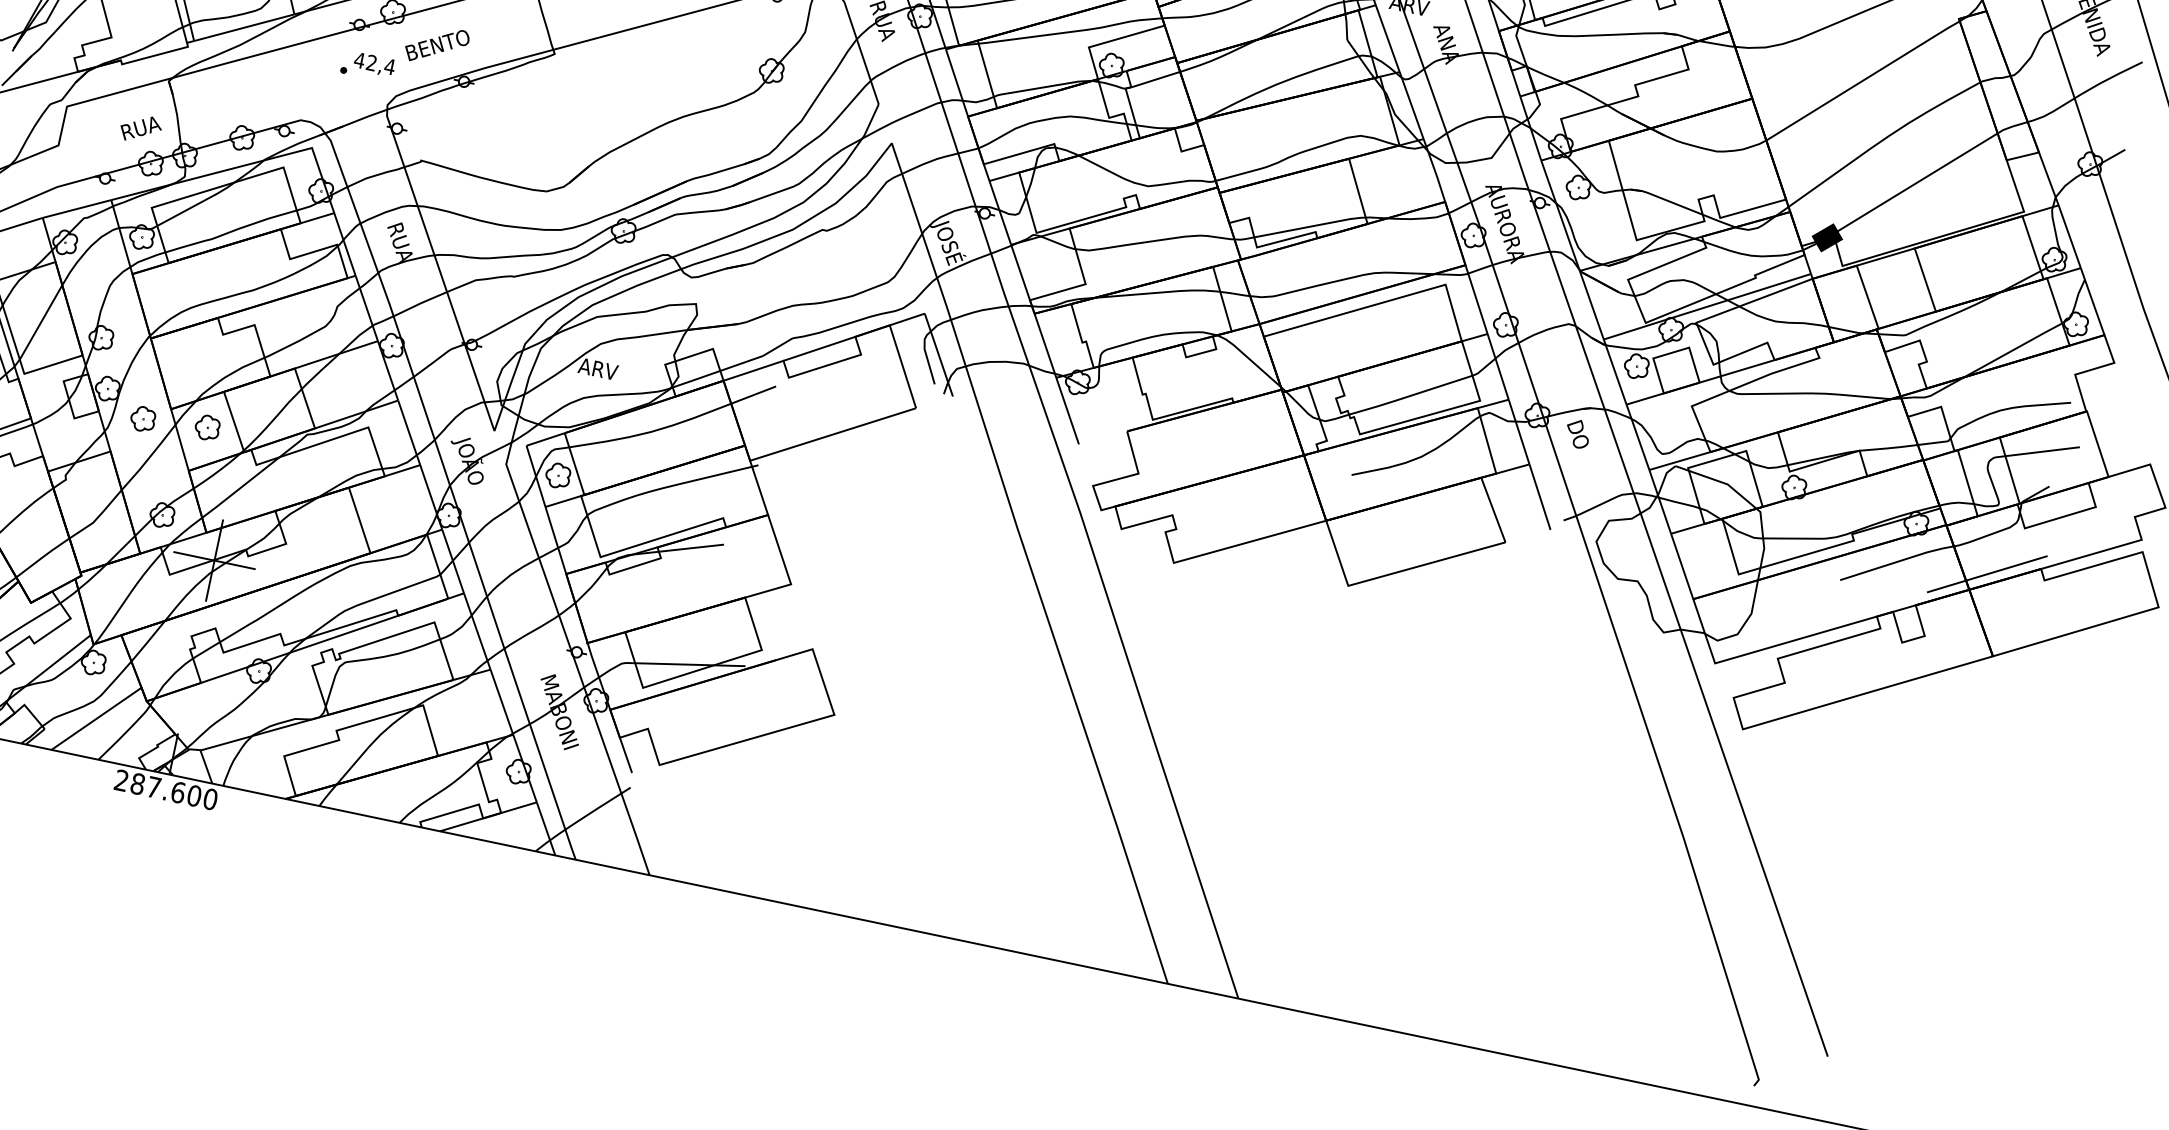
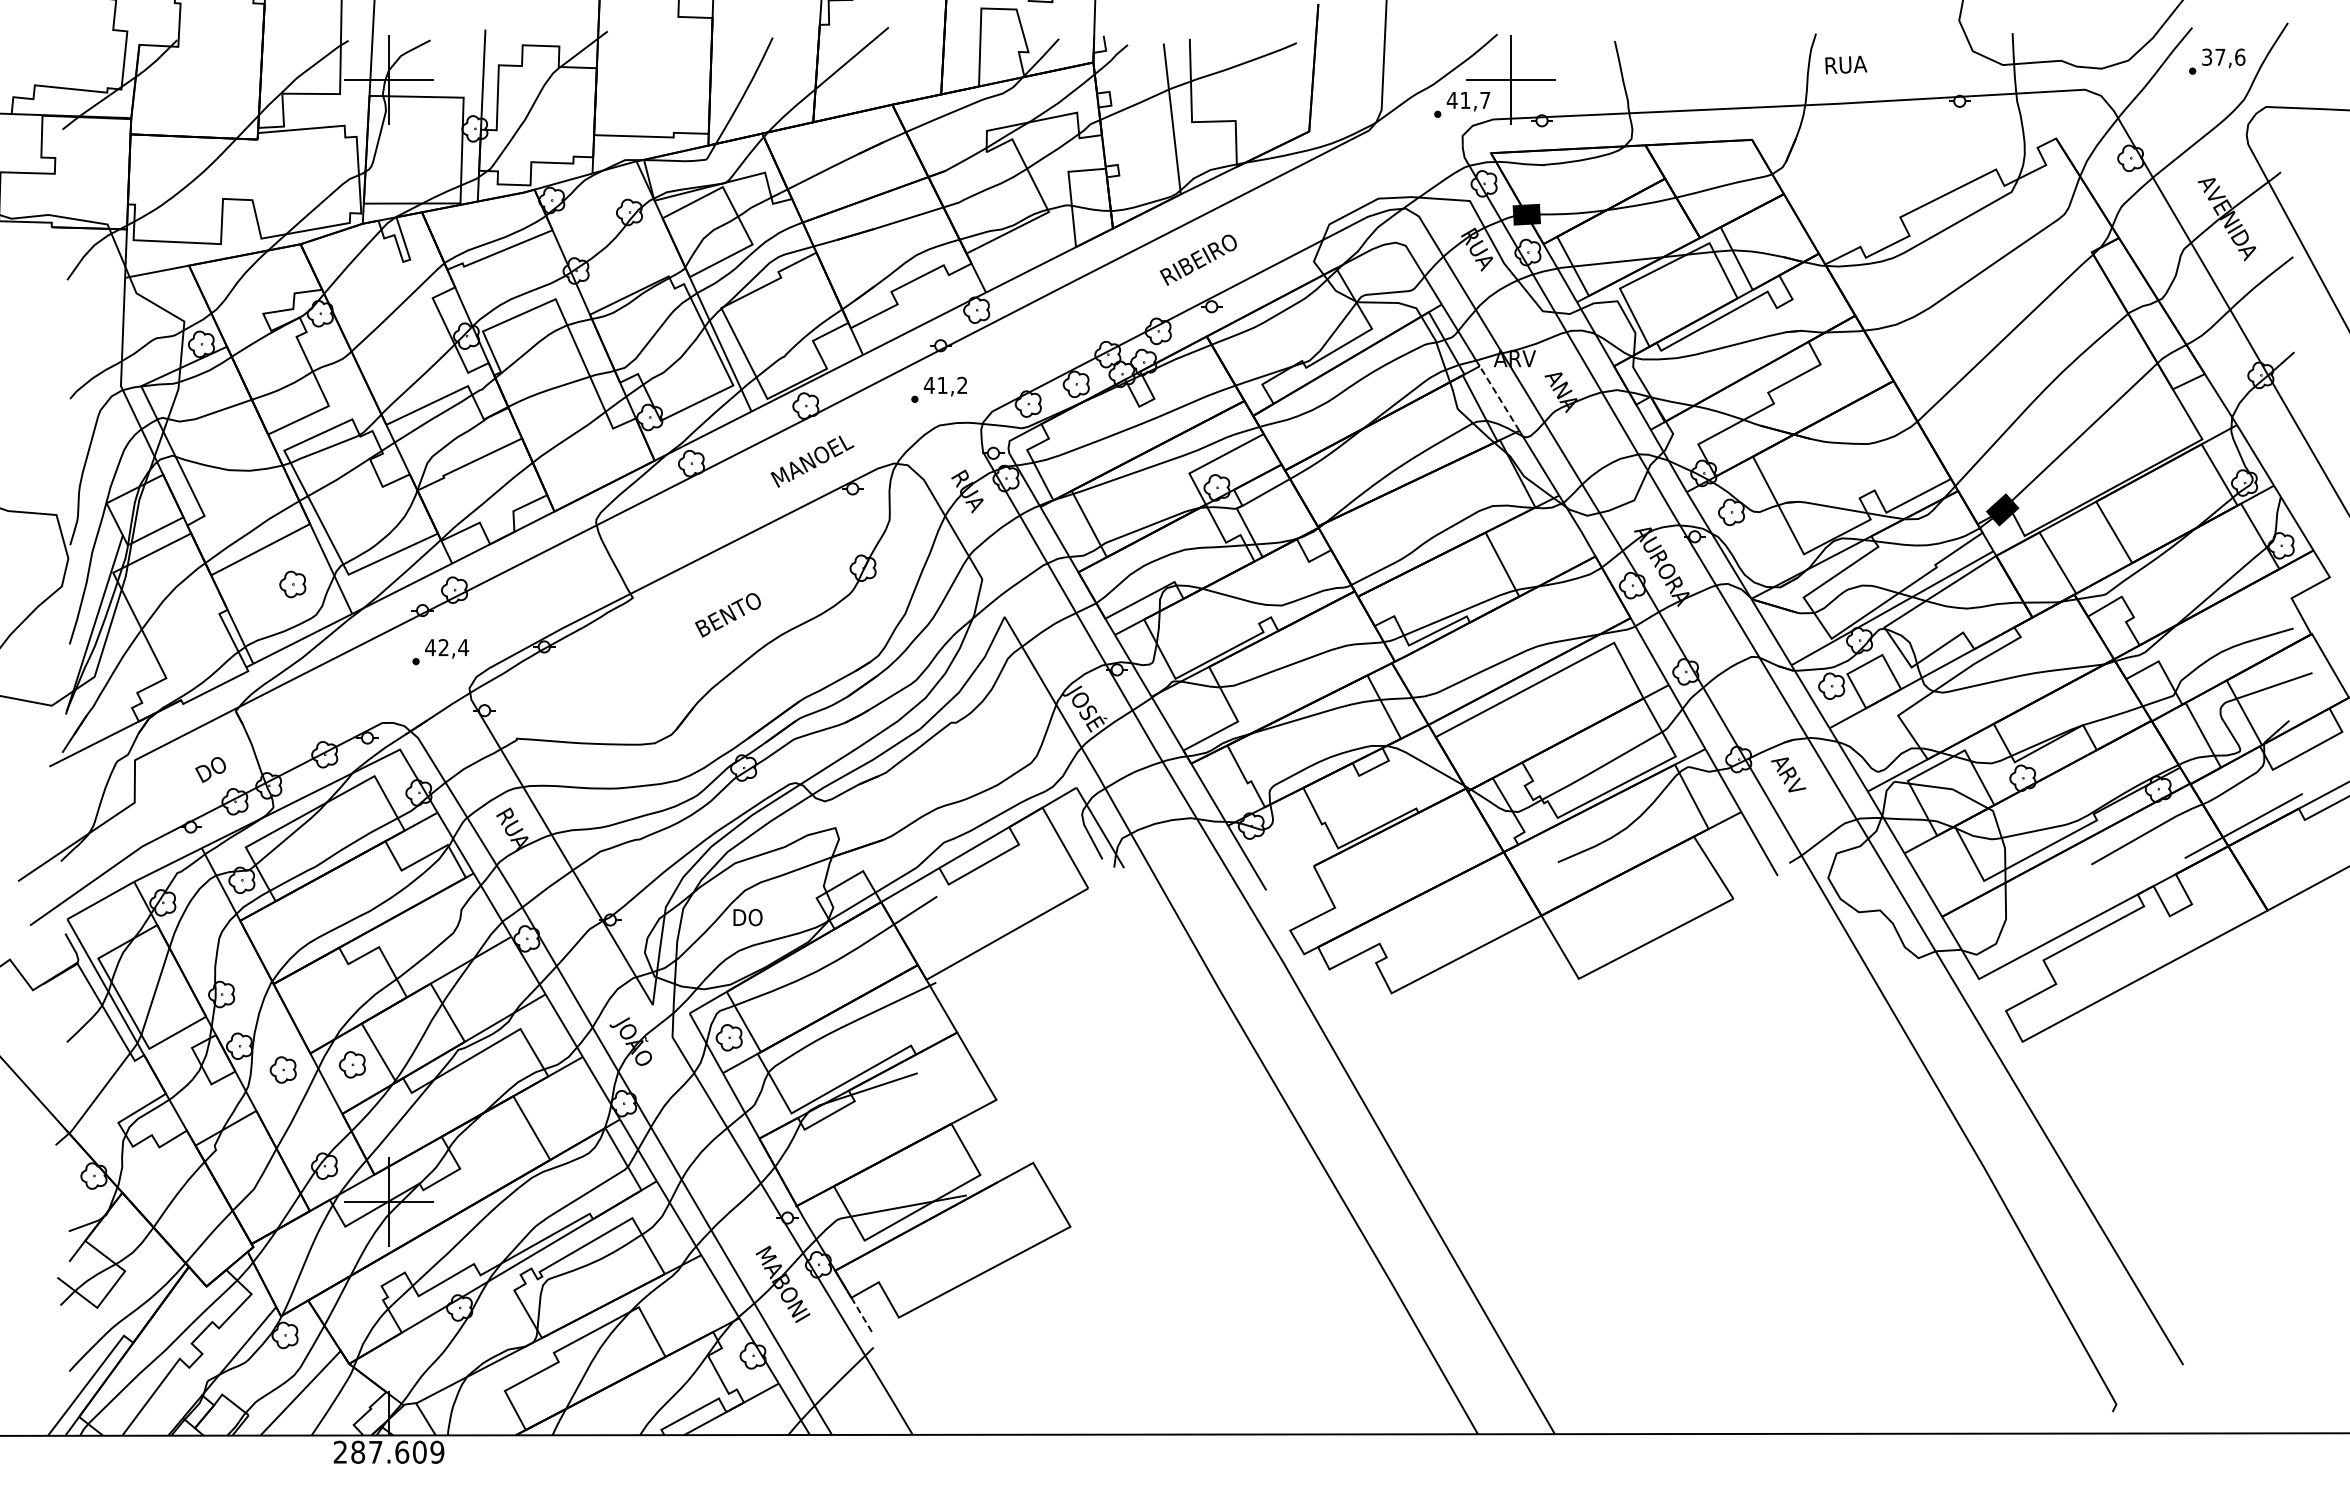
line: (1387, 38) -> (1499, 398), solid -> dashed
text: (436, 45) -> (727, 615), moved
text: (143, 128) -> (219, 766), RUA -> DO
text: (598, 369) -> (747, 917), ARV -> DO
text: (1580, 438) -> (1788, 773), DO -> ARV
line: (625, 754) -> (861, 1314), solid -> dashed
text: (210, 799) -> (437, 1452), 287.600 -> 287.609

